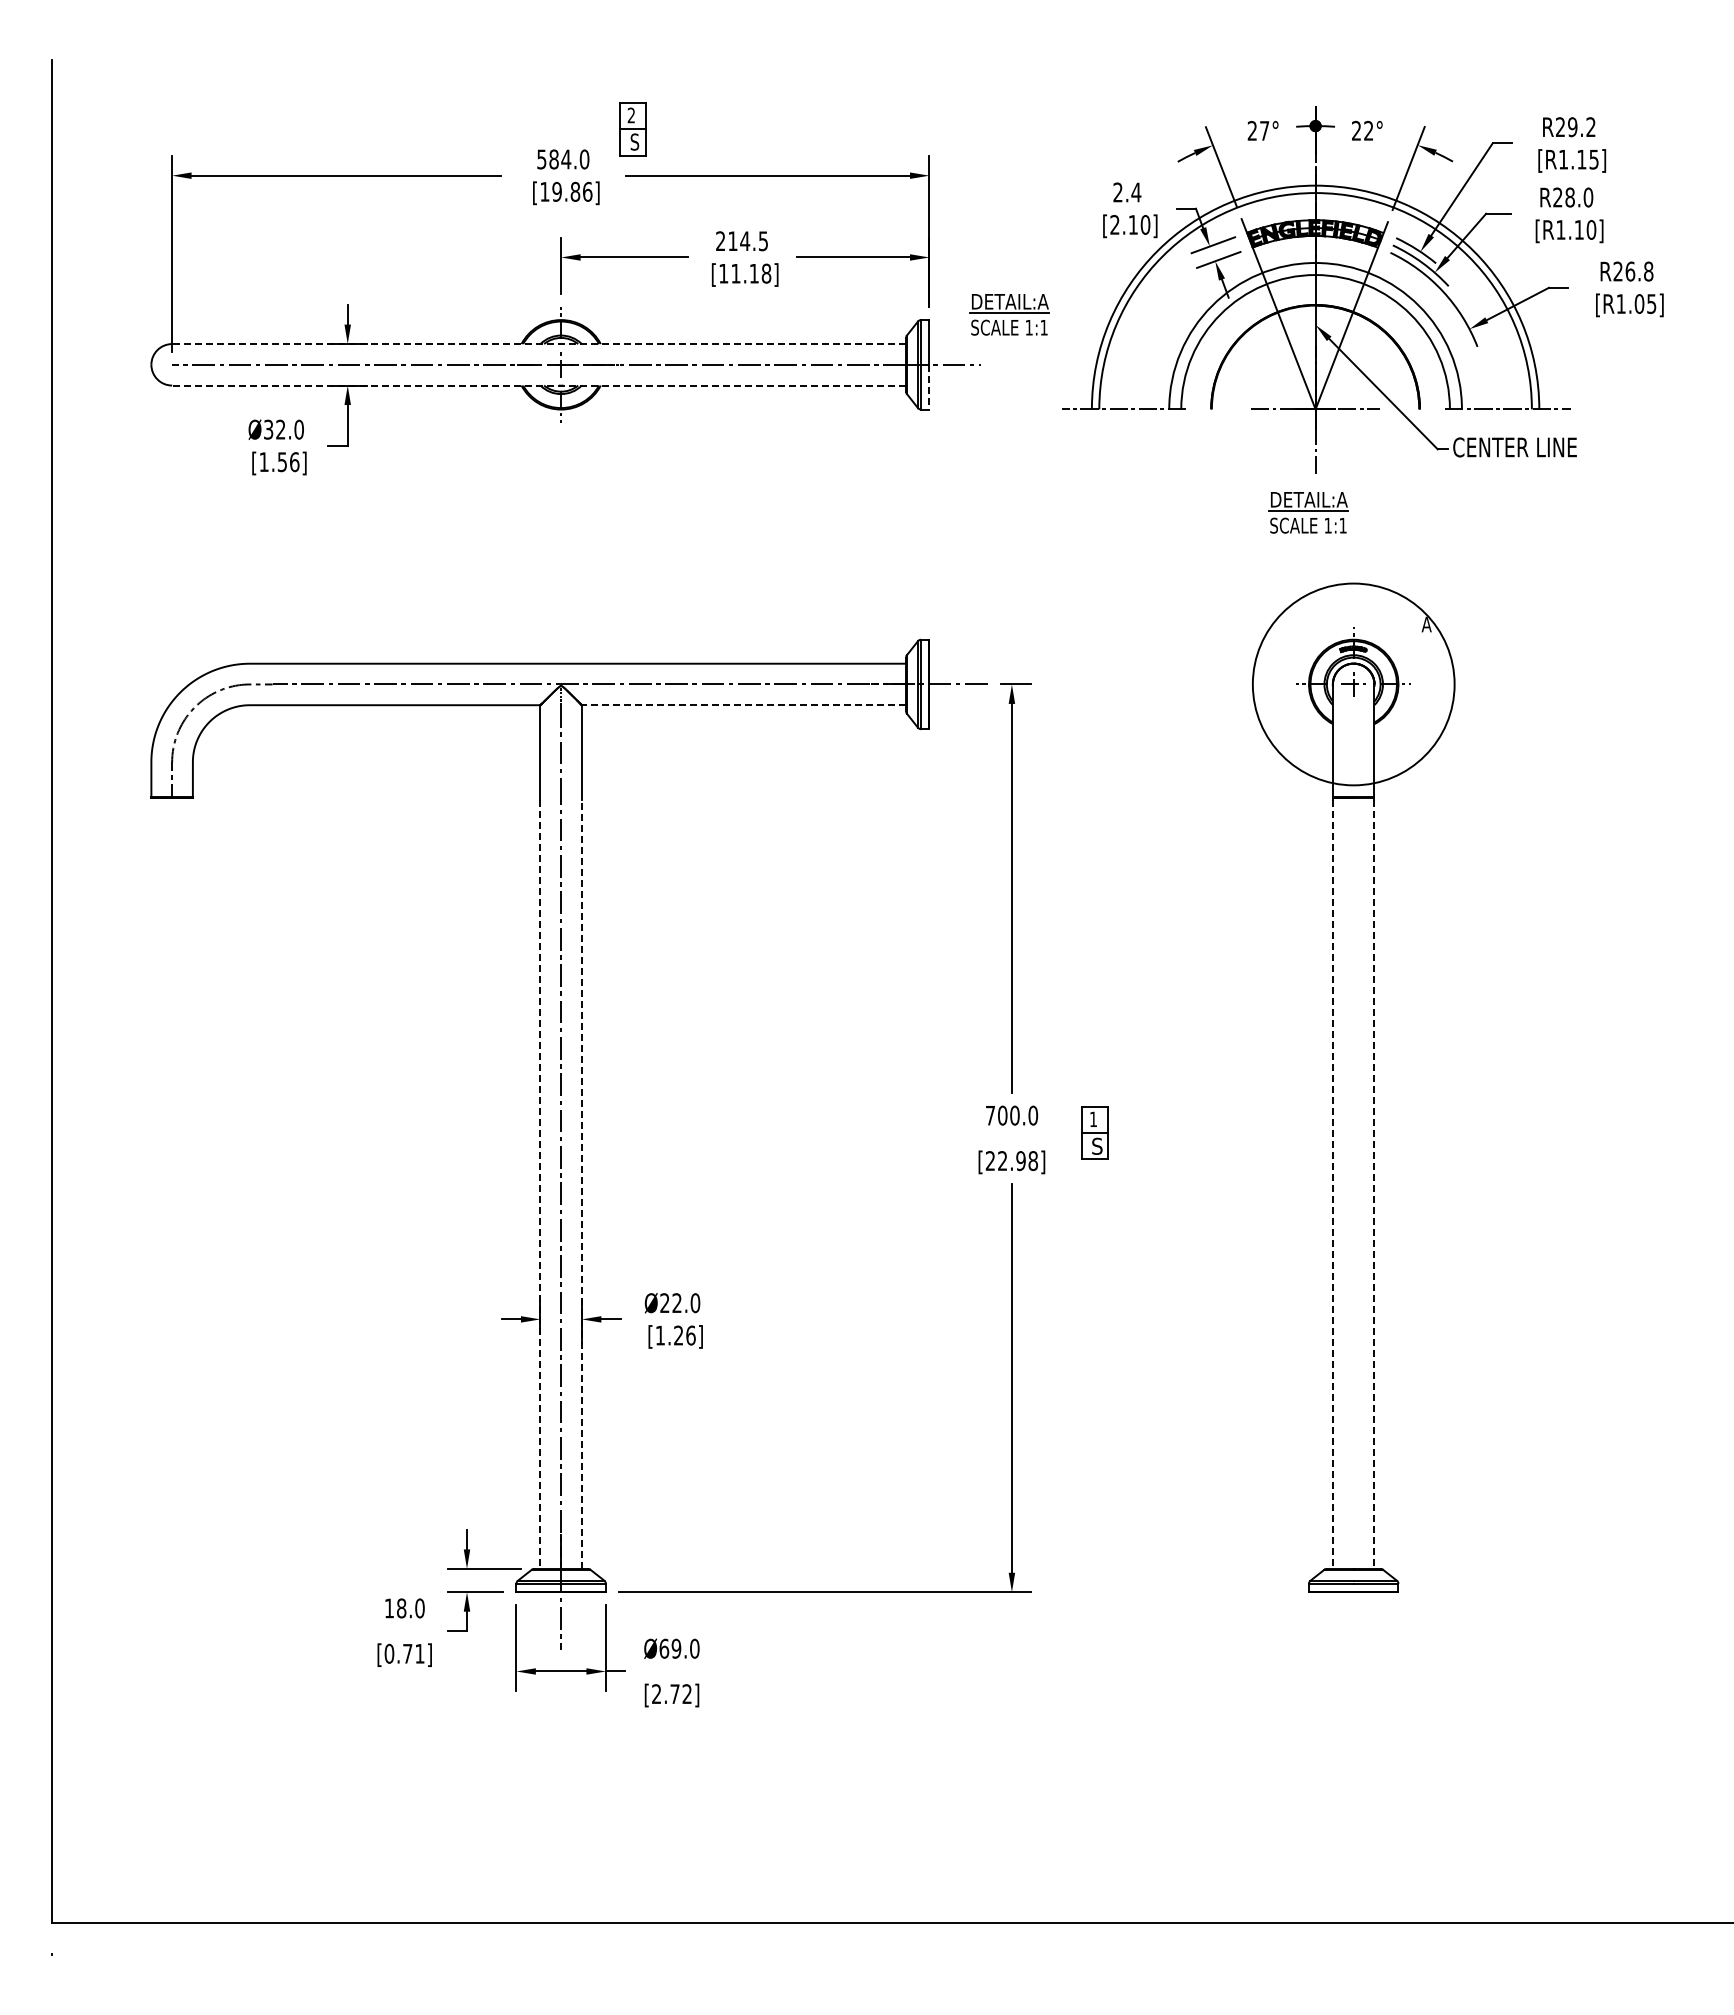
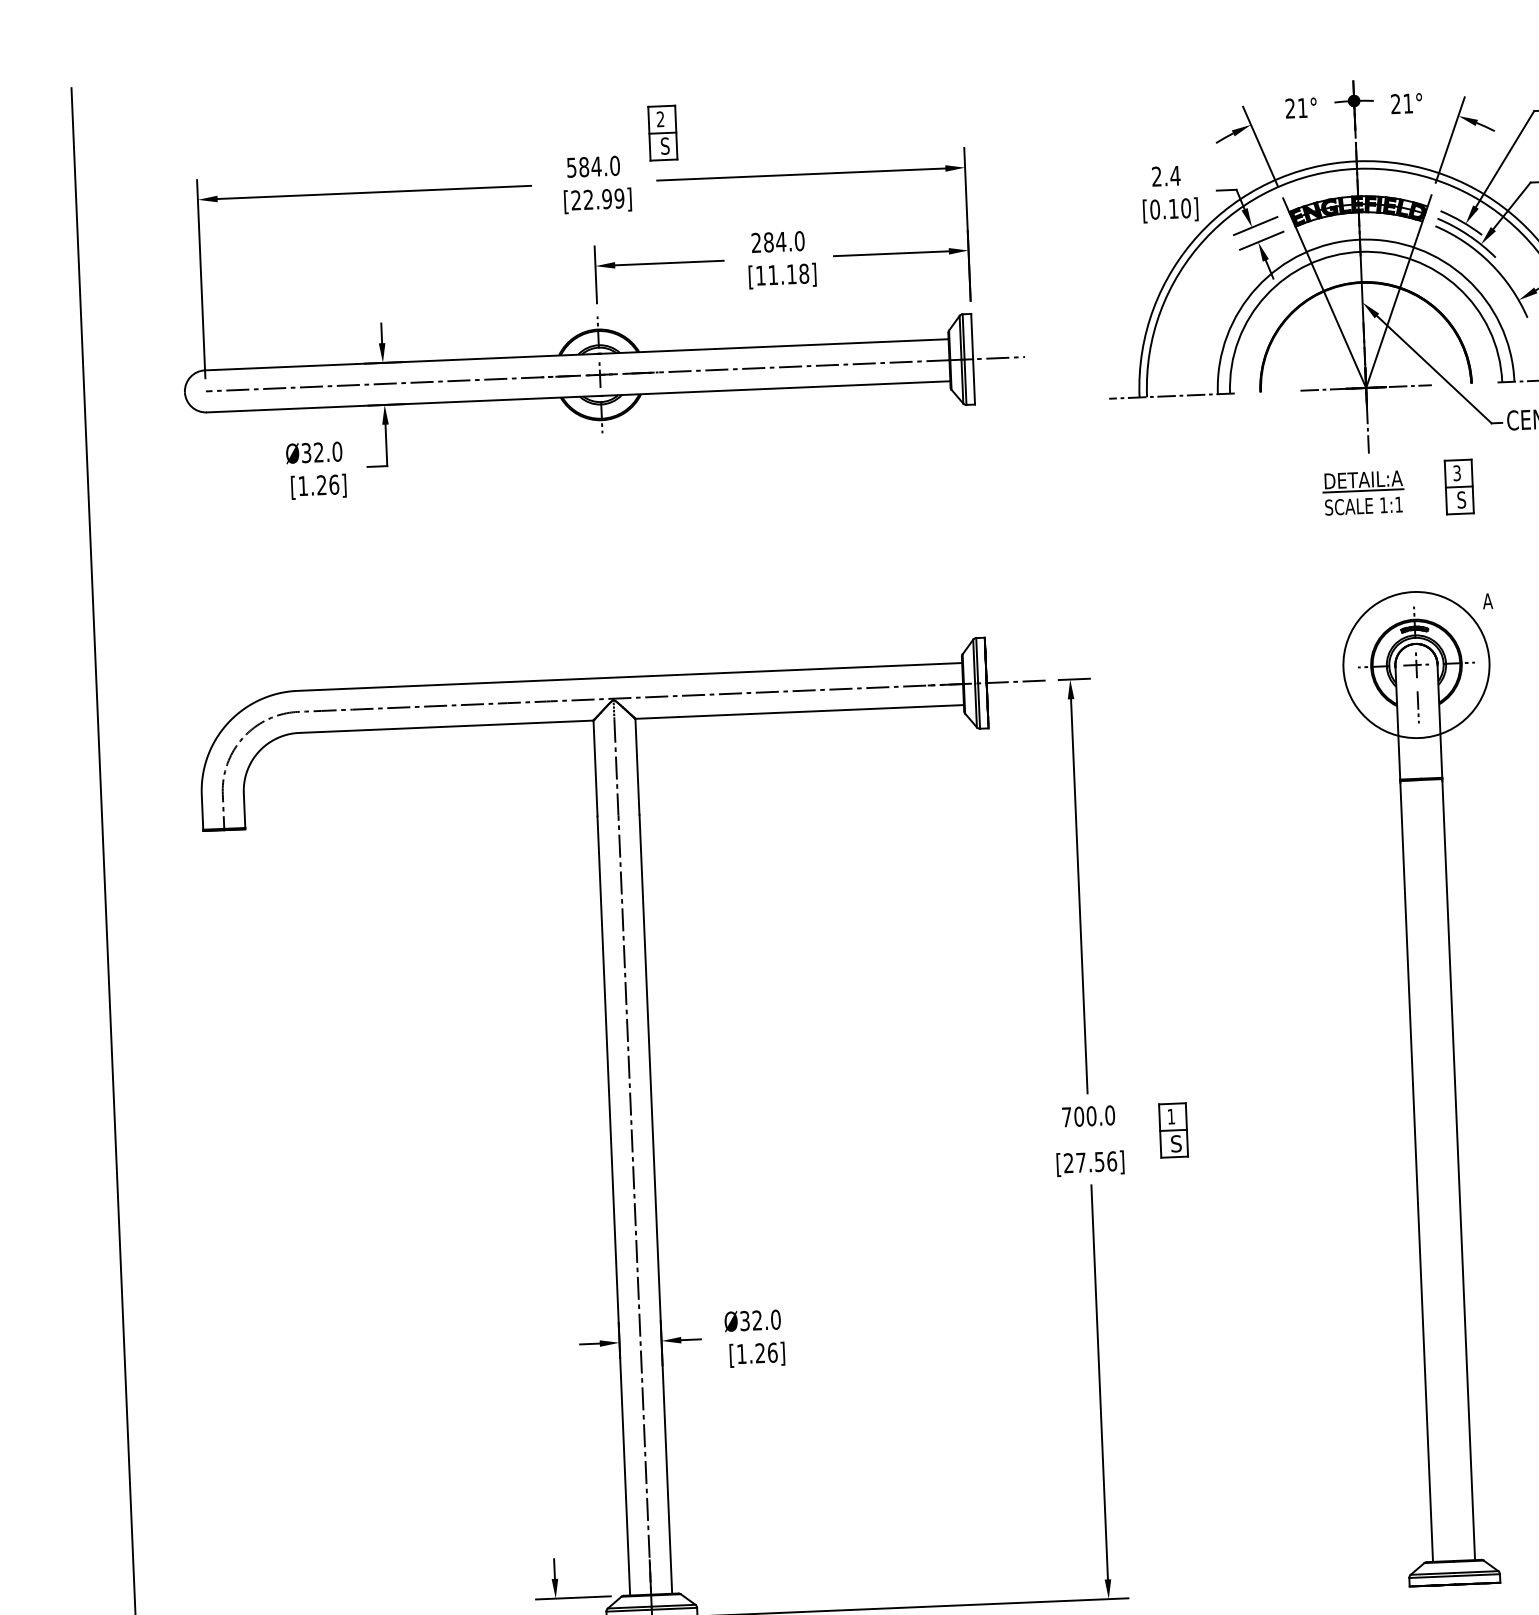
text: (1264, 130) -> (1302, 107), 27° -> 21°
text: (1368, 130) -> (1407, 103), 22° -> 21°
text: (566, 191) -> (598, 199), [19.86] -> [22.99]
text: (1114, 224) -> (1154, 209), [2.10] -> [0.10]
text: (748, 241) -> (784, 242), 214.5 -> 284.0
part: (1009, 314) -> (1052, 304), removed
line: (539, 344) -> (577, 355), dashed -> solid
line: (539, 385) -> (578, 396), dashed -> solid
line: (929, 387) -> (974, 382), dashed -> solid
text: (281, 462) -> (320, 485), [1.56] -> [1.26]
part: (1403, 510) -> (1459, 486), added
circle: (1353, 684) -> (1416, 665), size x0.71
line: (743, 705) -> (799, 712), dashed -> solid
line: (1353, 726) -> (1418, 707), added
text: (1018, 1160) -> (1097, 1161), [22.98] -> [27.56]
line: (540, 1184) -> (613, 1206), dashed -> solid
line: (581, 1184) -> (655, 1204), dashed -> solid
line: (1332, 1184) -> (1416, 1172), dashed -> solid
line: (1374, 1184) -> (1458, 1170), dashed -> solid
text: (664, 1303) -> (744, 1321), Ø22.0 -> Ø32.0

